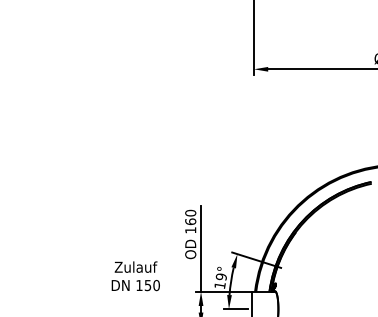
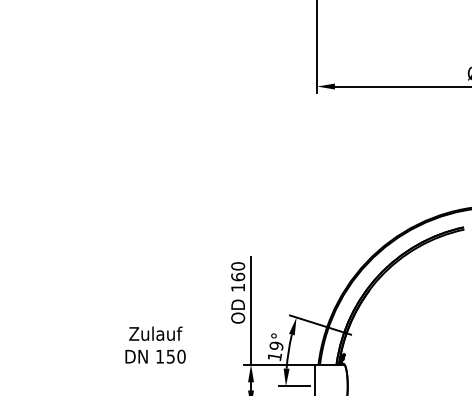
text: (135, 275) -> (155, 344), moved

